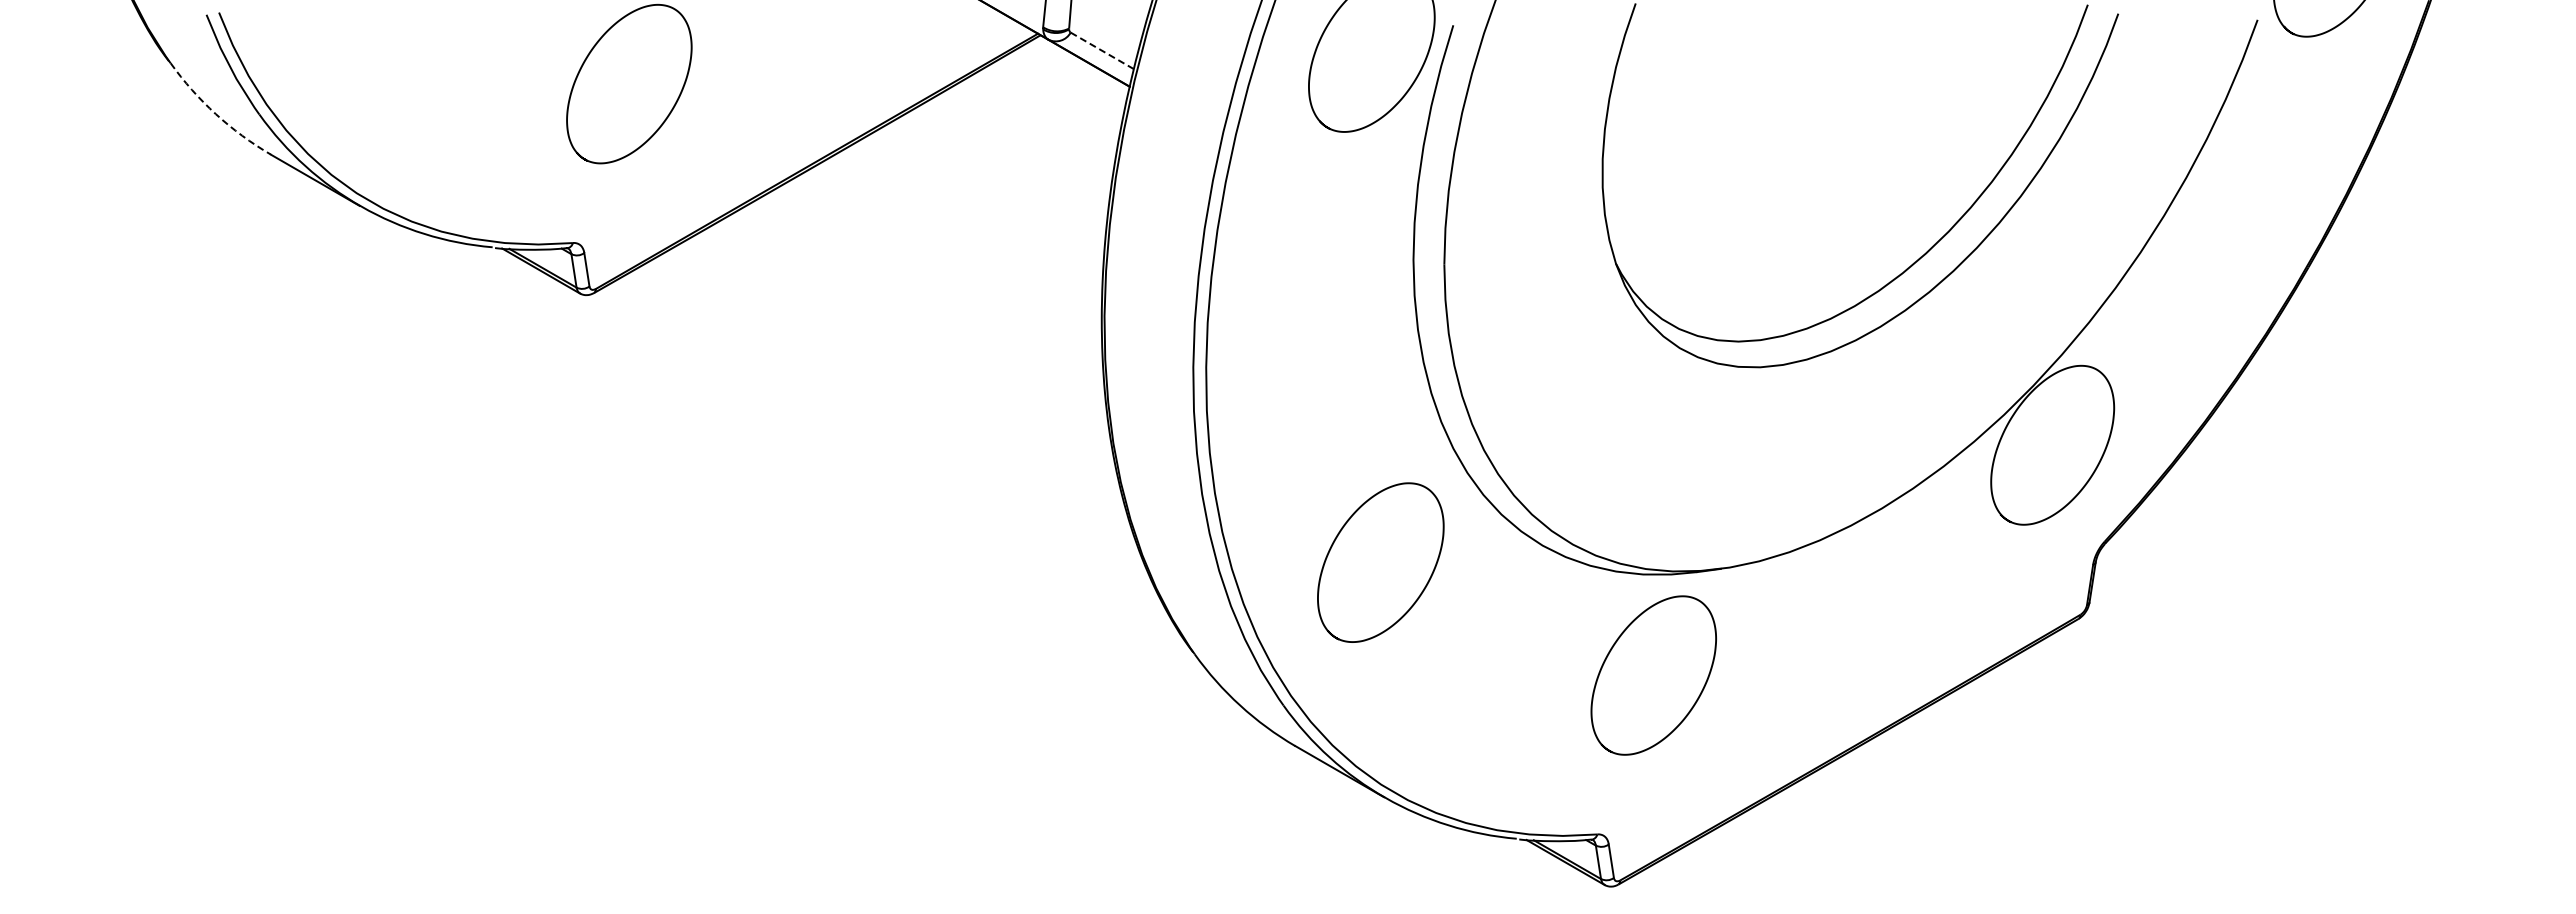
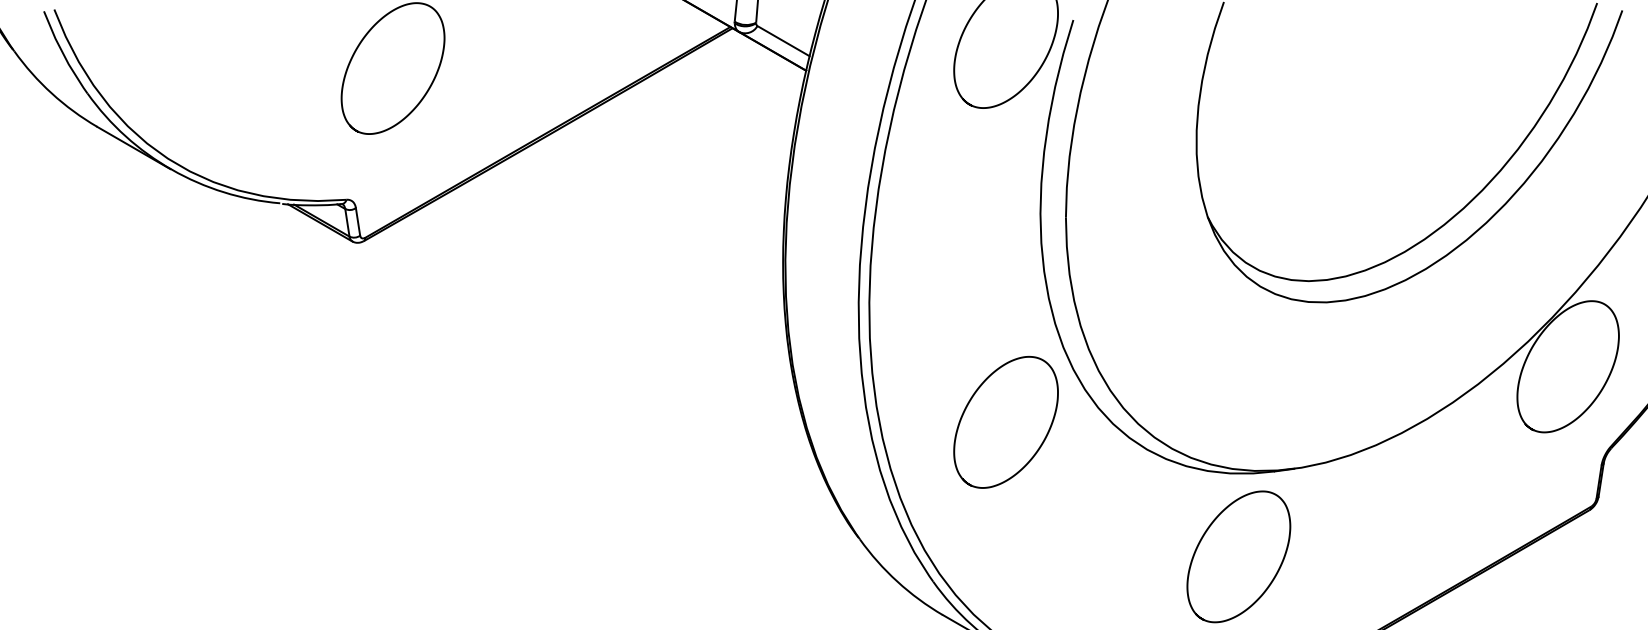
line: (1102, 50) -> (783, 40), dashed -> solid
arc: (215, 114) -> (51, 93), dashed -> solid
curve: (1338, 536) -> (971, 400), moved

